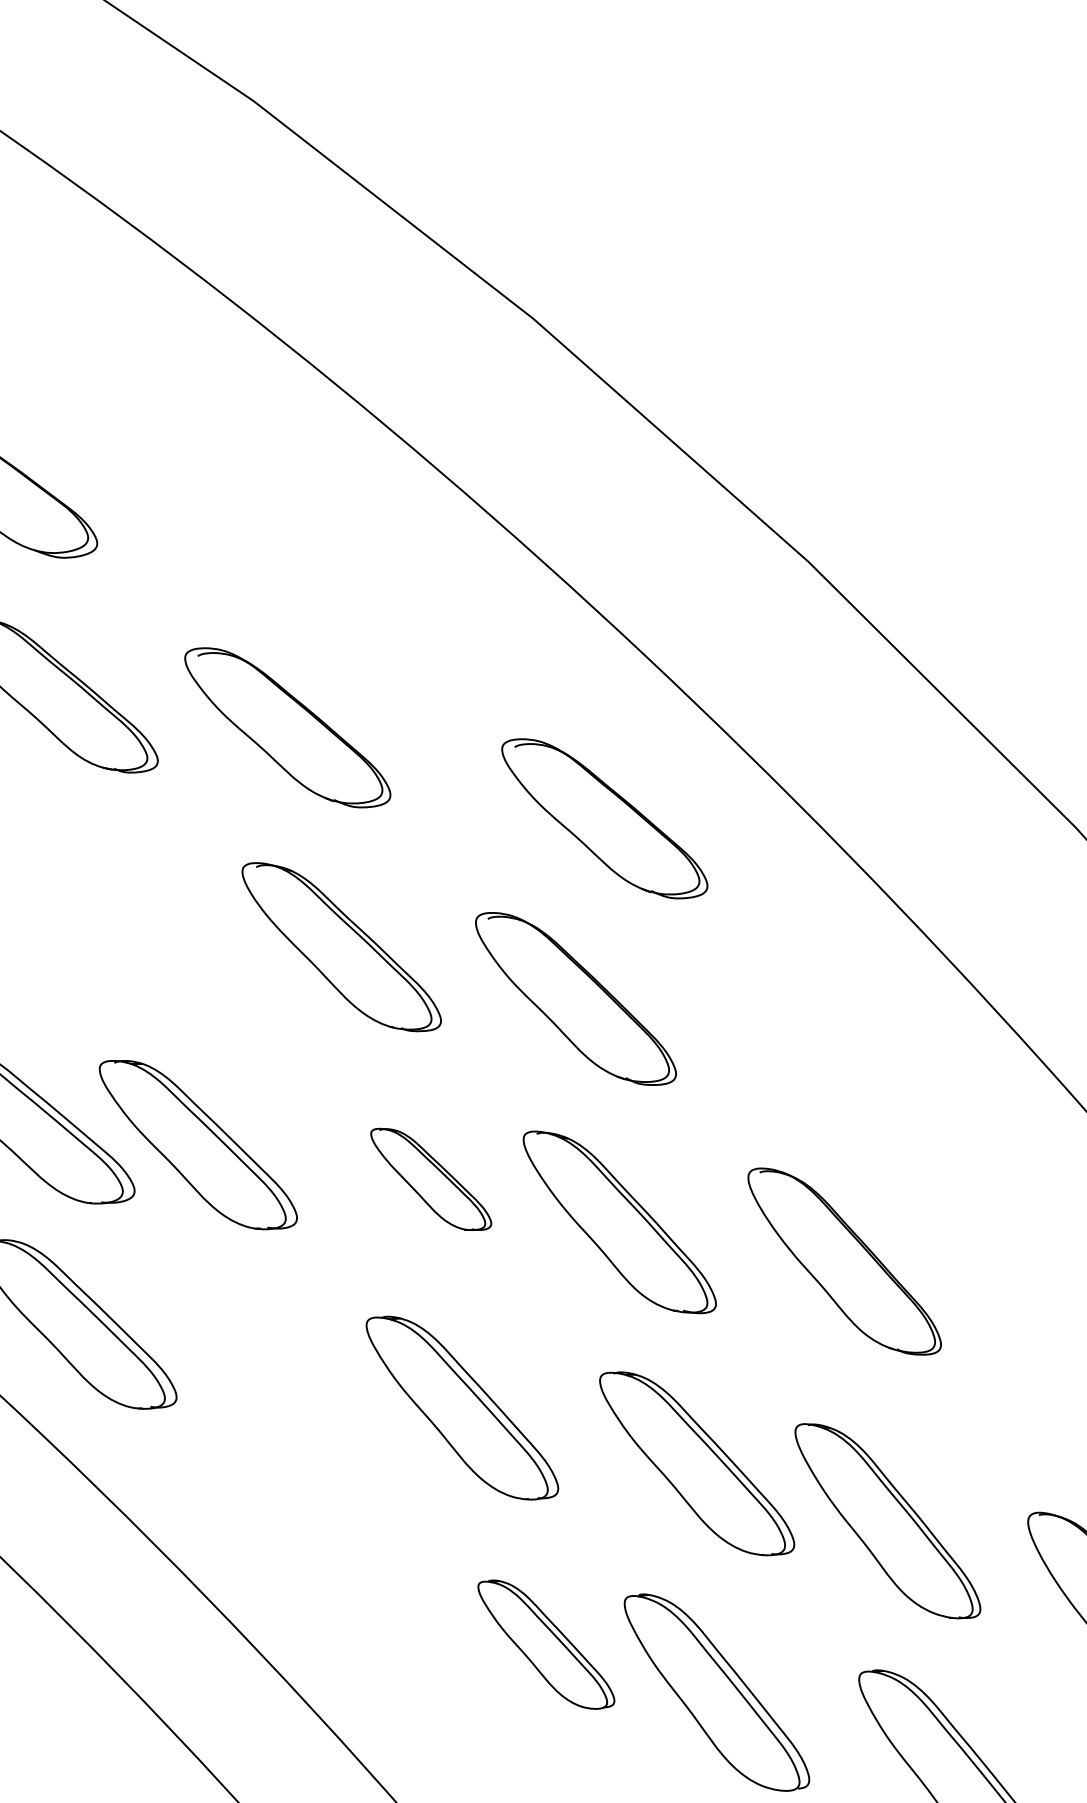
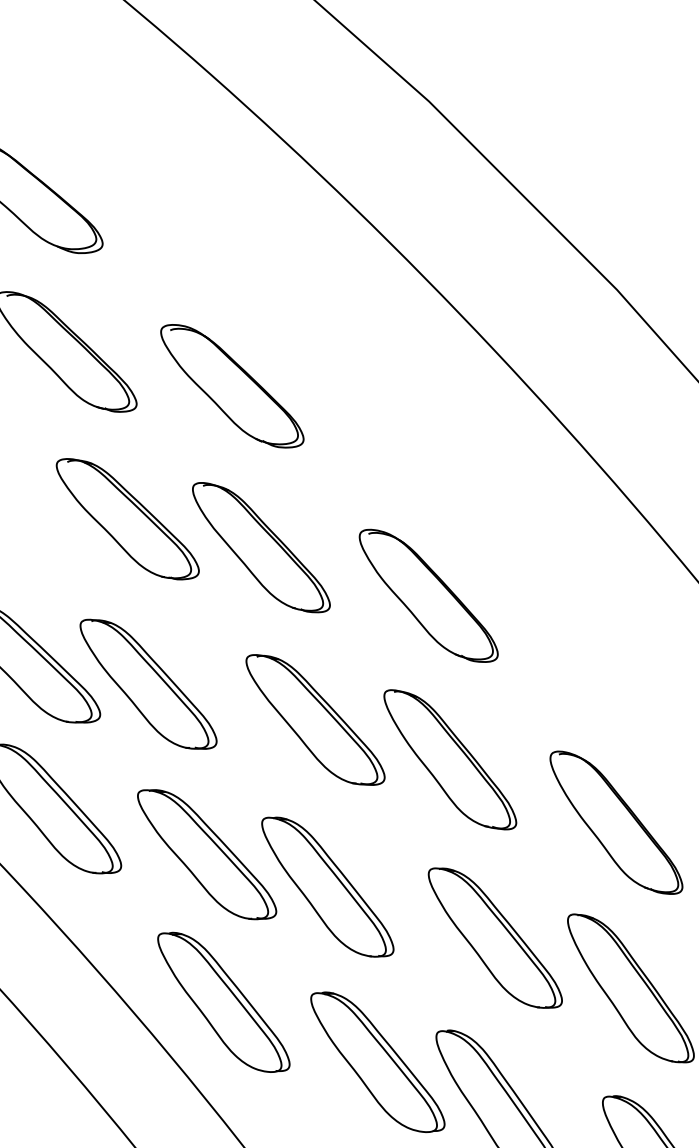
part: (604, 818) -> (457, 466), removed
part: (155, 919) -> (127, 519), added
part: (431, 1179) -> (315, 720), size x1.67
part: (844, 1261) -> (616, 822), moved
part: (293, 1373) -> (207, 854), added
part: (329, 1575) -> (223, 1002), added
part: (546, 1644) -> (377, 1062), size x1.43

